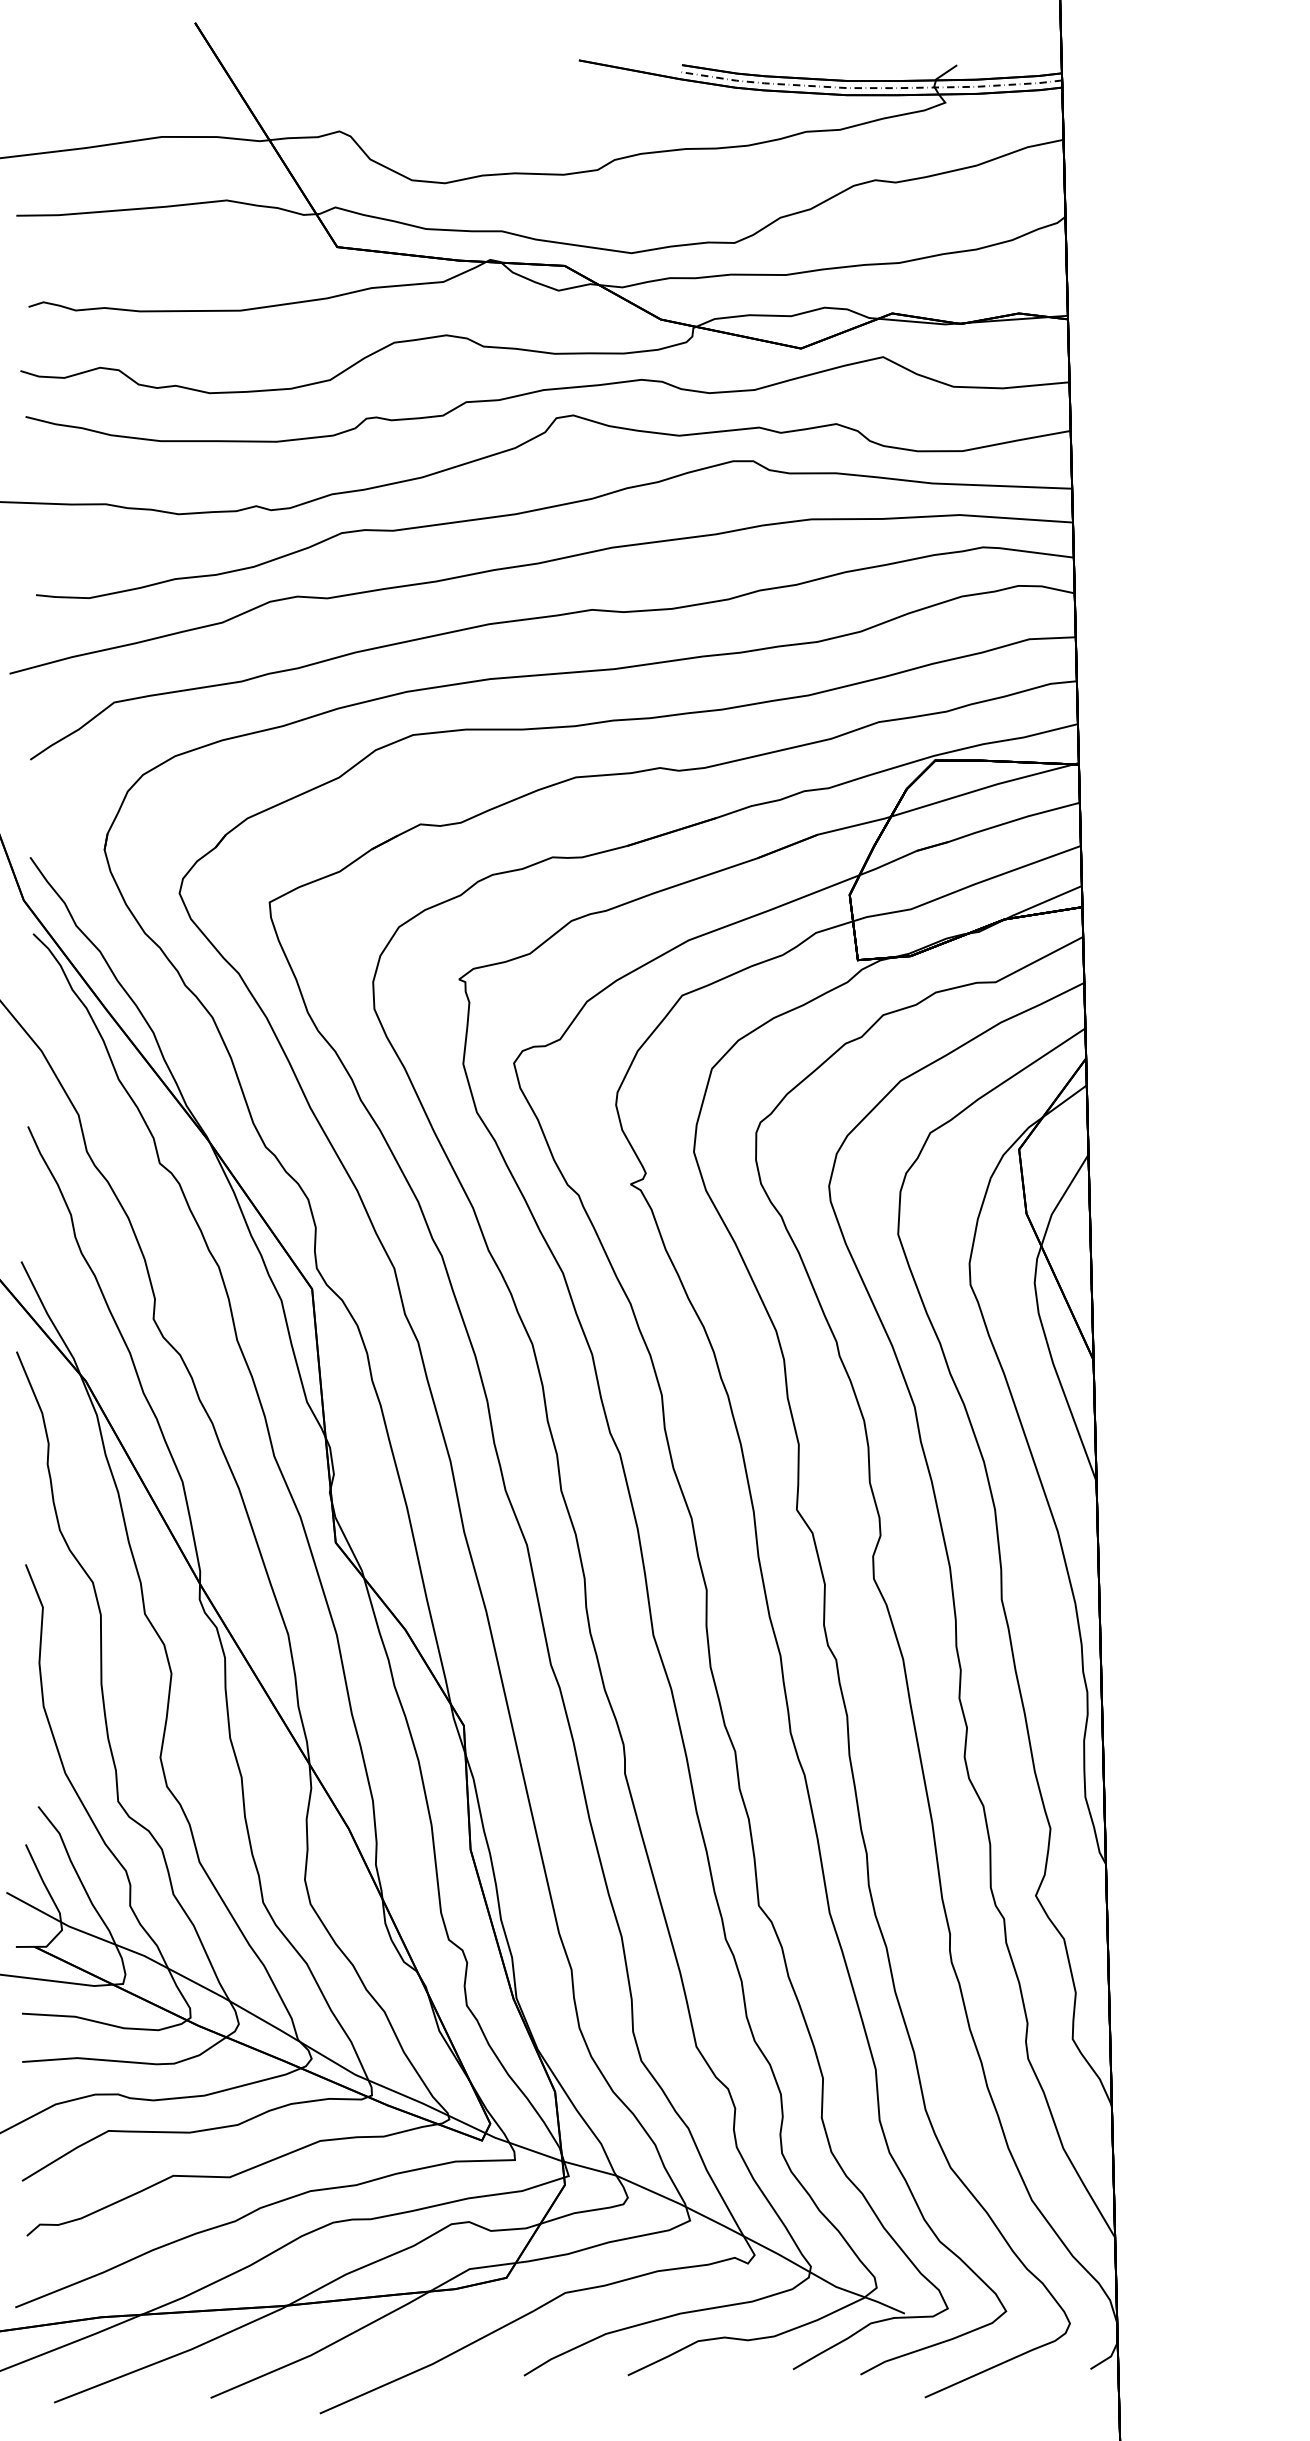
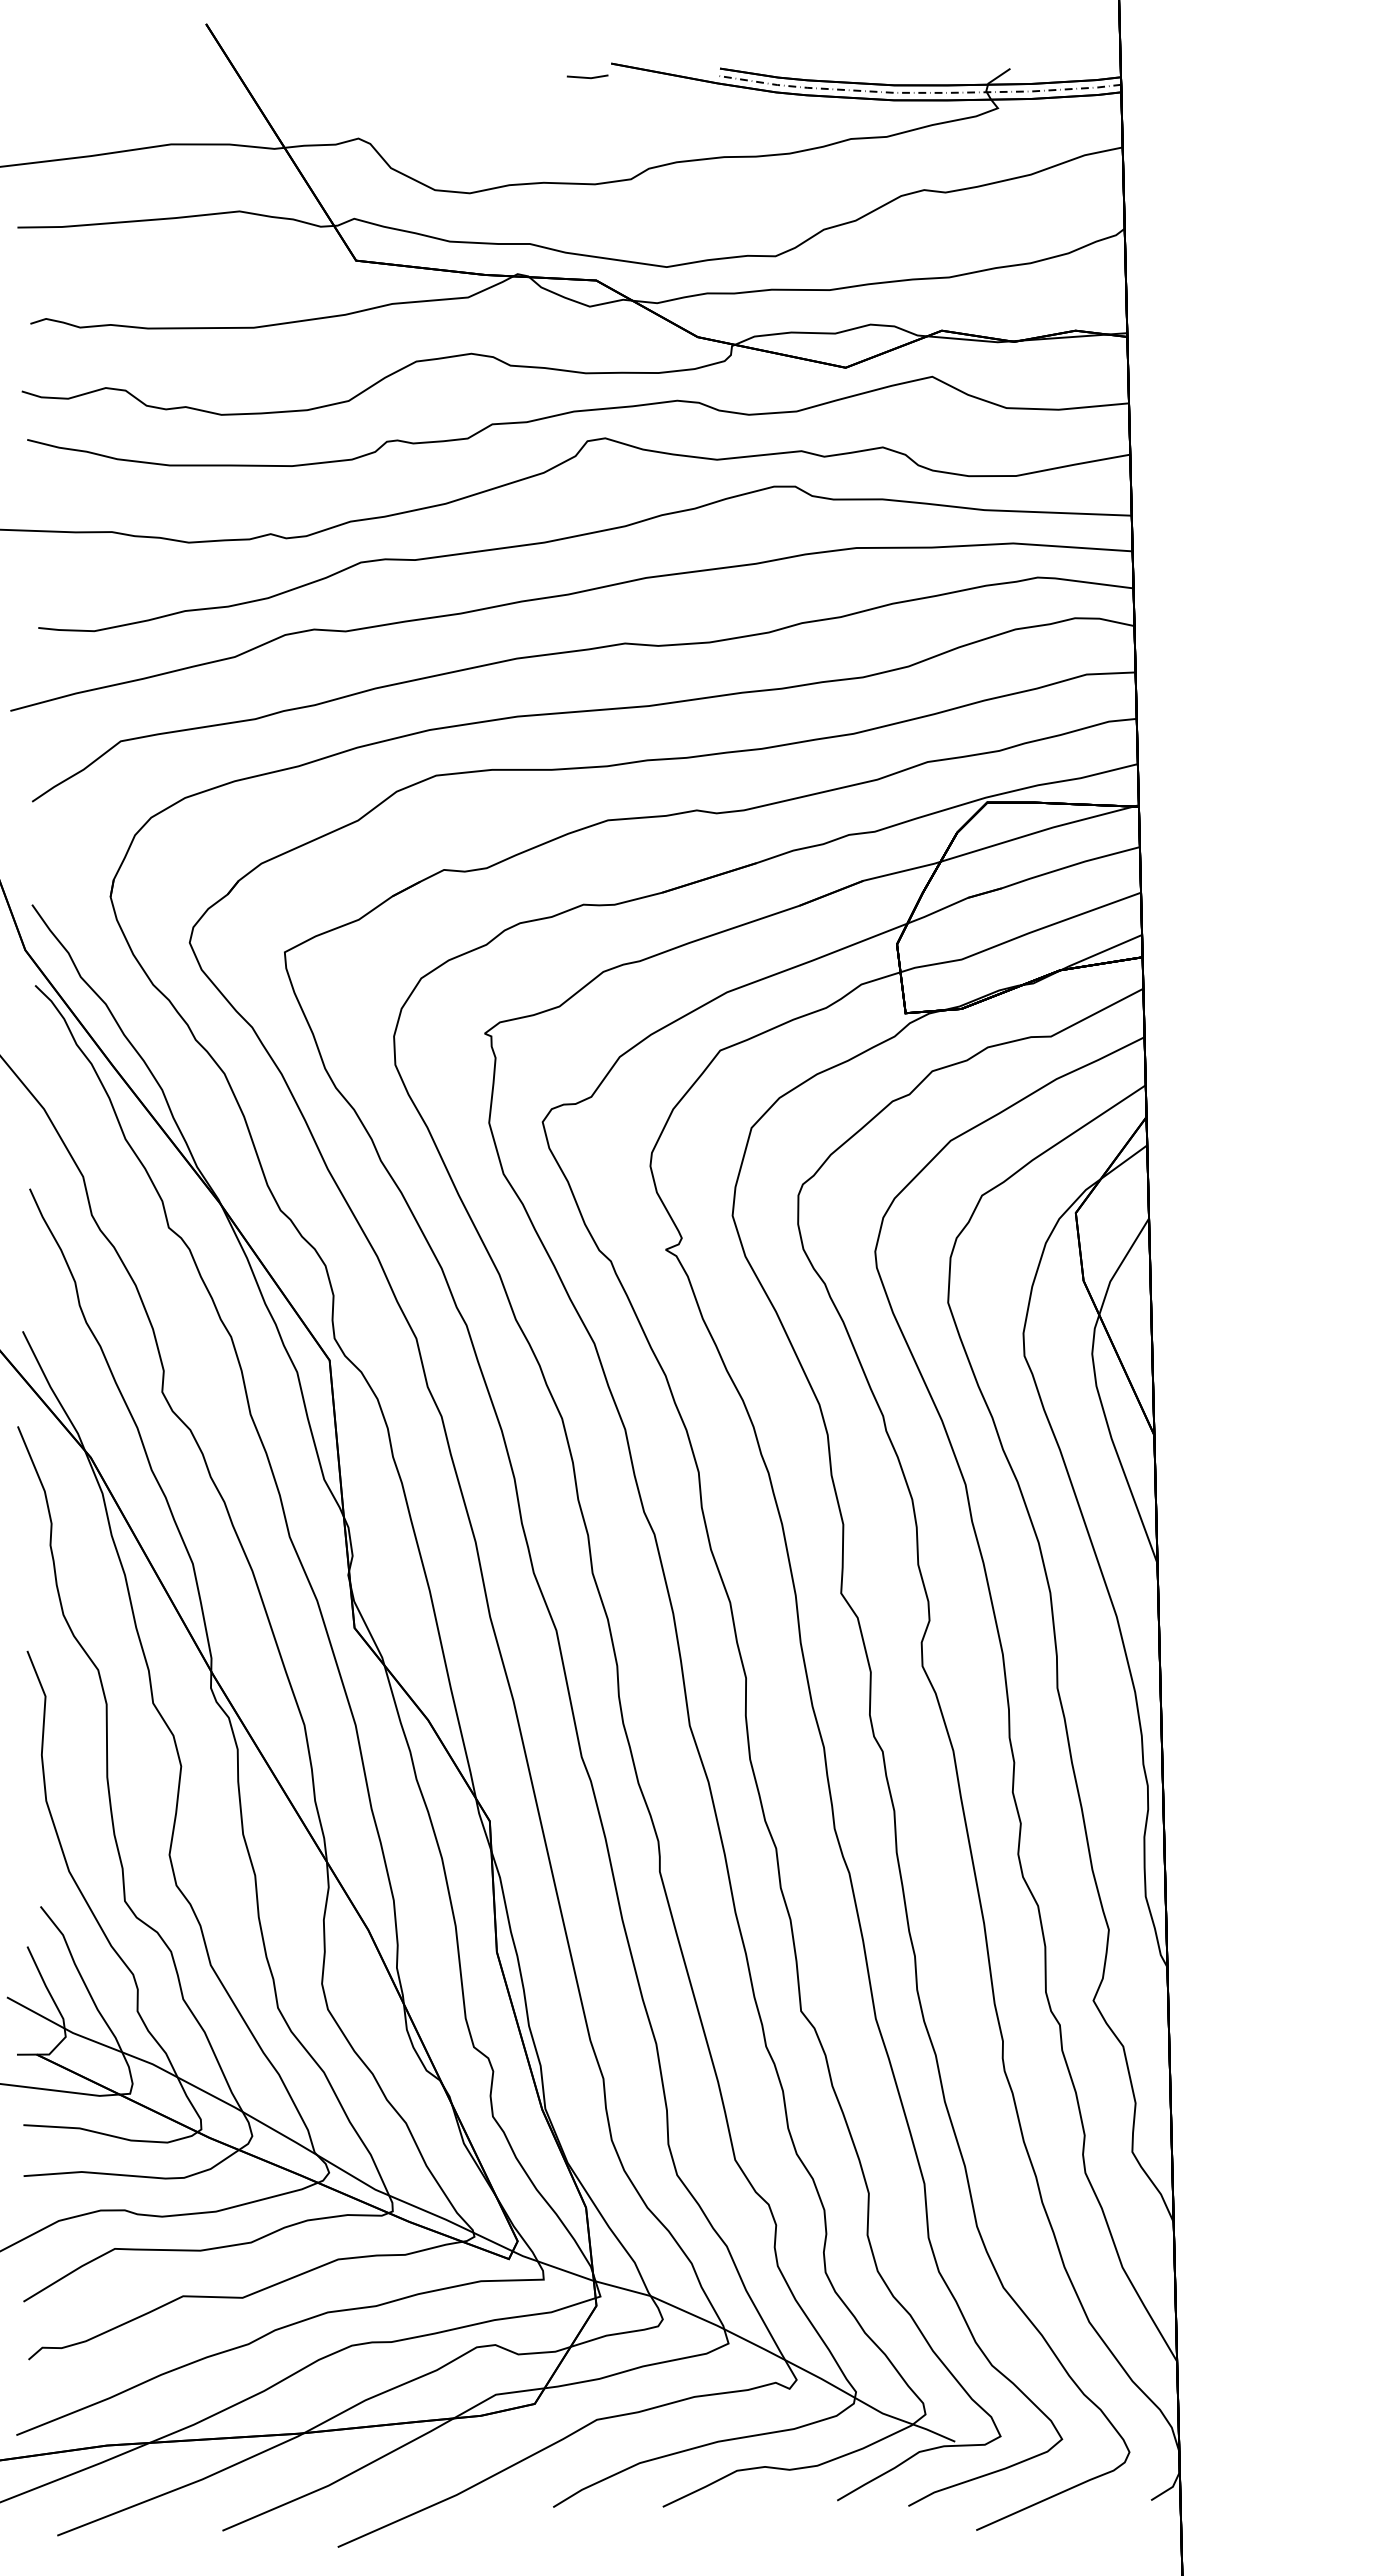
line: (556, 73) -> (587, 77), added

